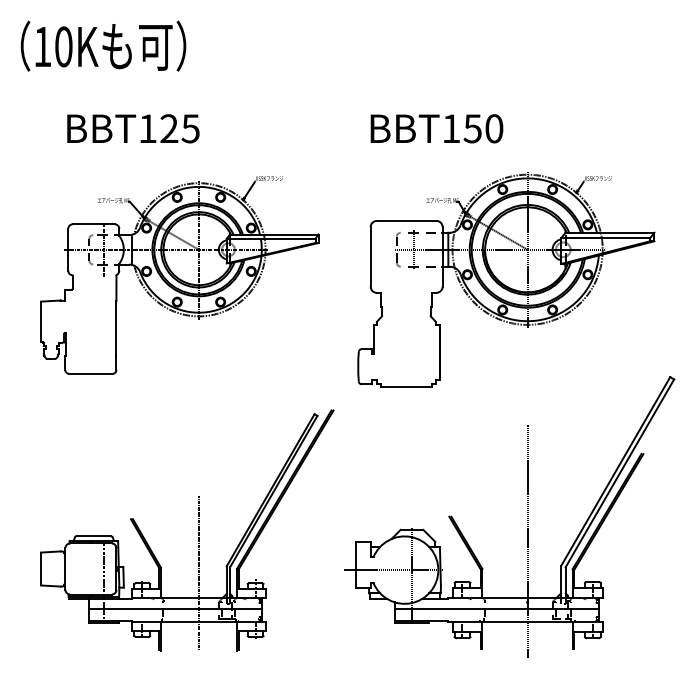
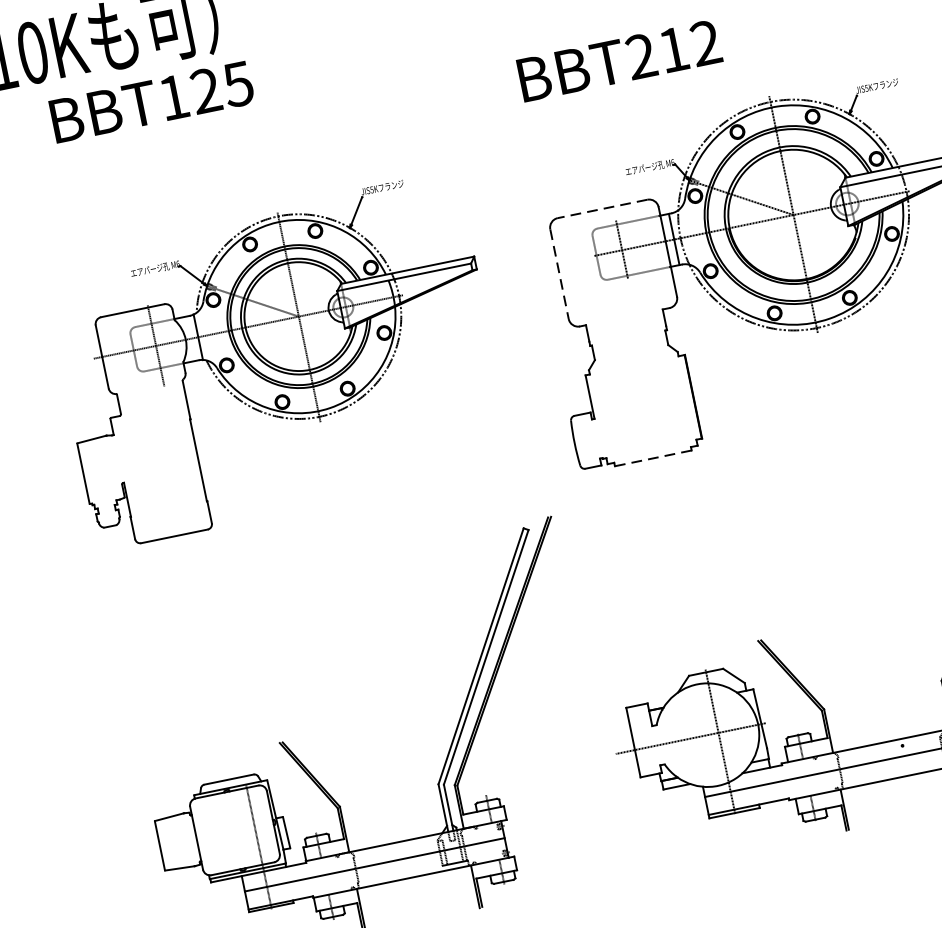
text: (133, 128) -> (152, 101), moved
text: (472, 128) -> (673, 49), BBT150 -> BBT212
line: (406, 220) -> (602, 208), solid -> dashed
line: (370, 256) -> (559, 273), solid -> dashed
line: (406, 386) -> (653, 458), solid -> dashed
line: (527, 541) -> (883, 654), removed
line: (198, 572) -> (397, 802), removed

